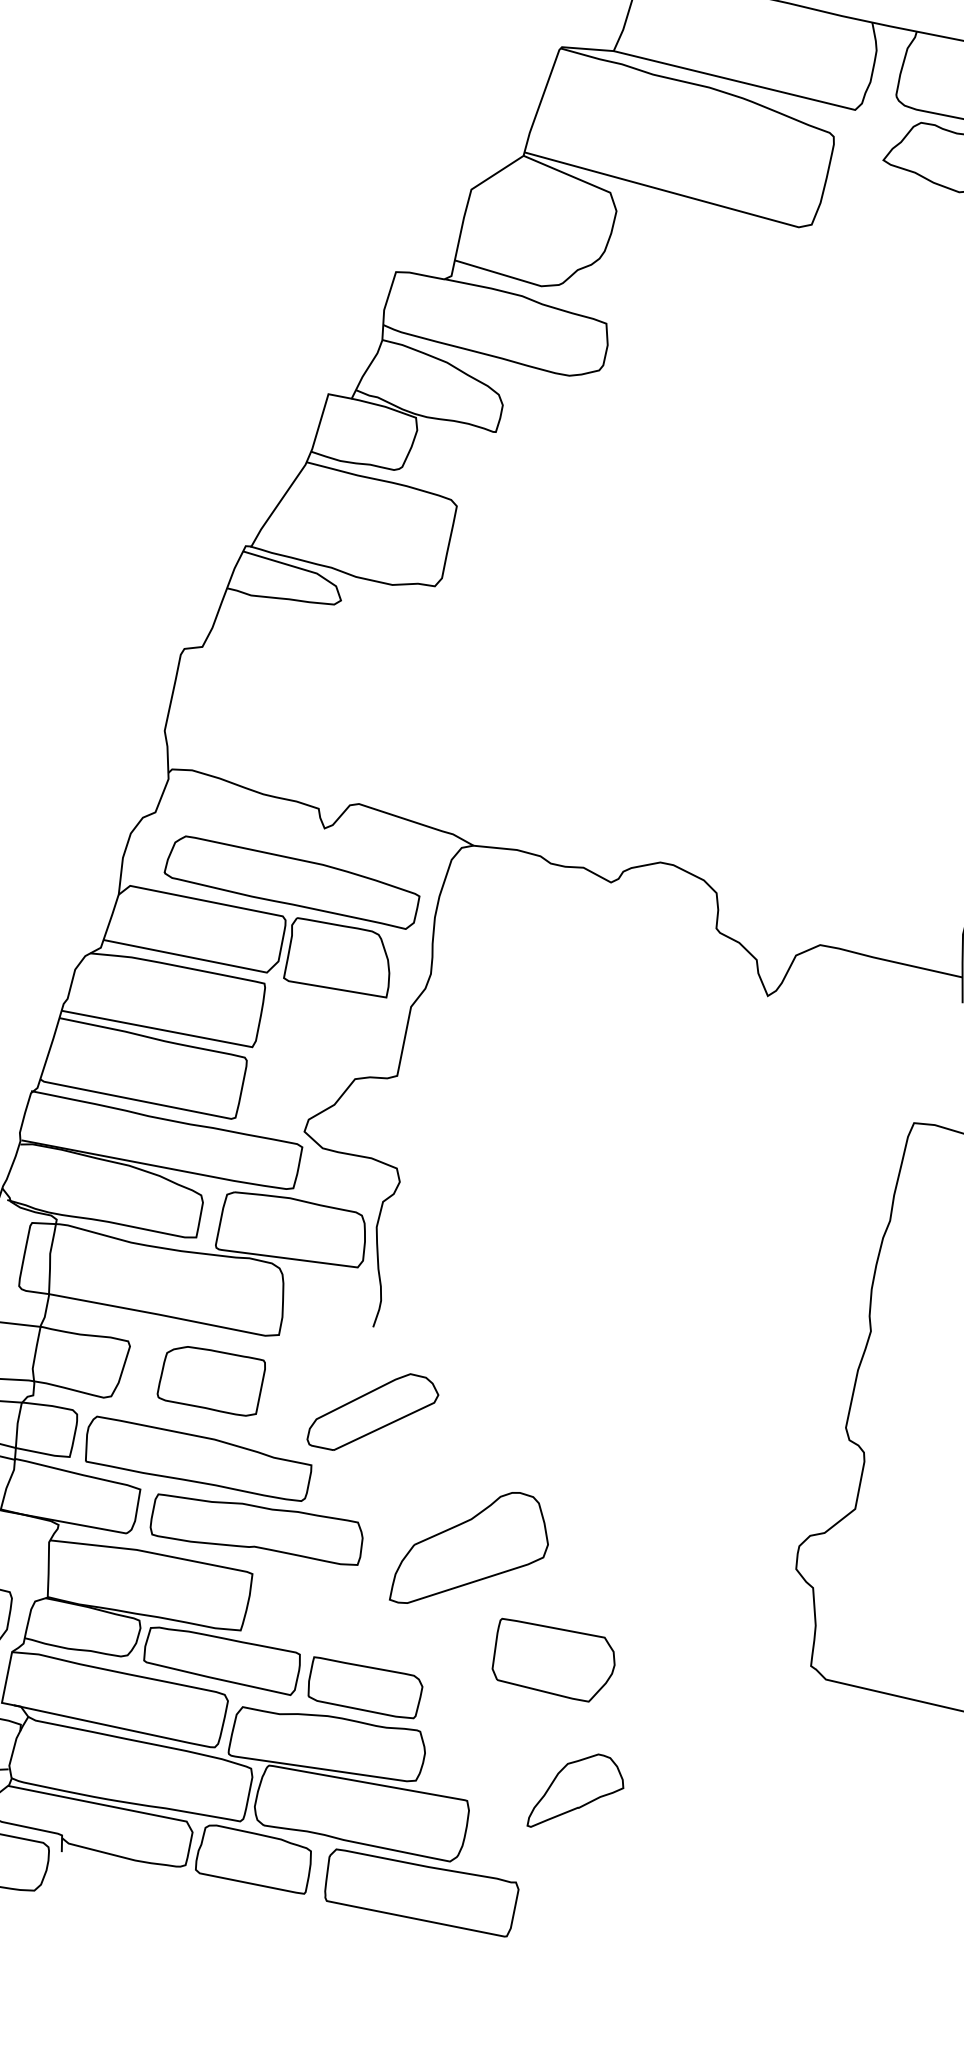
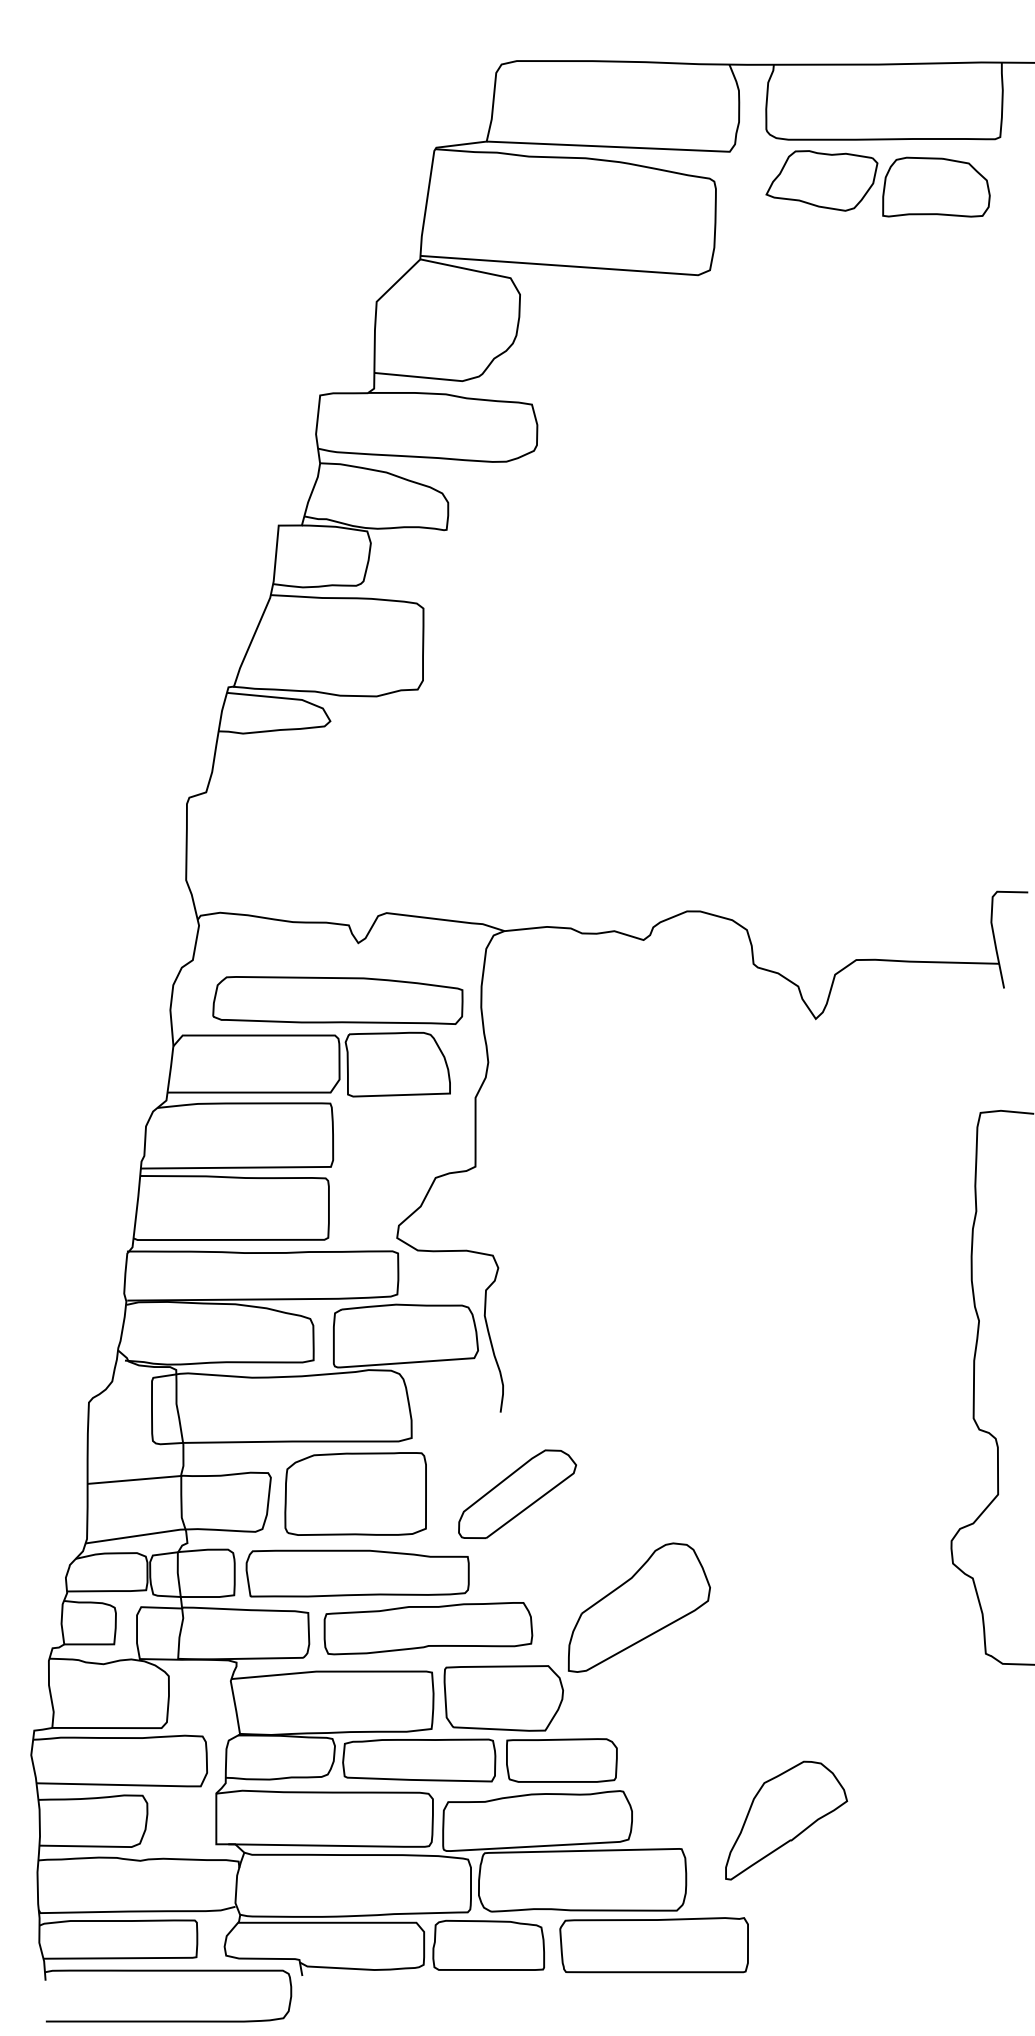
part: (211, 1379) -> (355, 1493), size x1.43
part: (553, 1661) -> (503, 1698), moved
part: (577, 1793) -> (786, 1820), size x1.43

